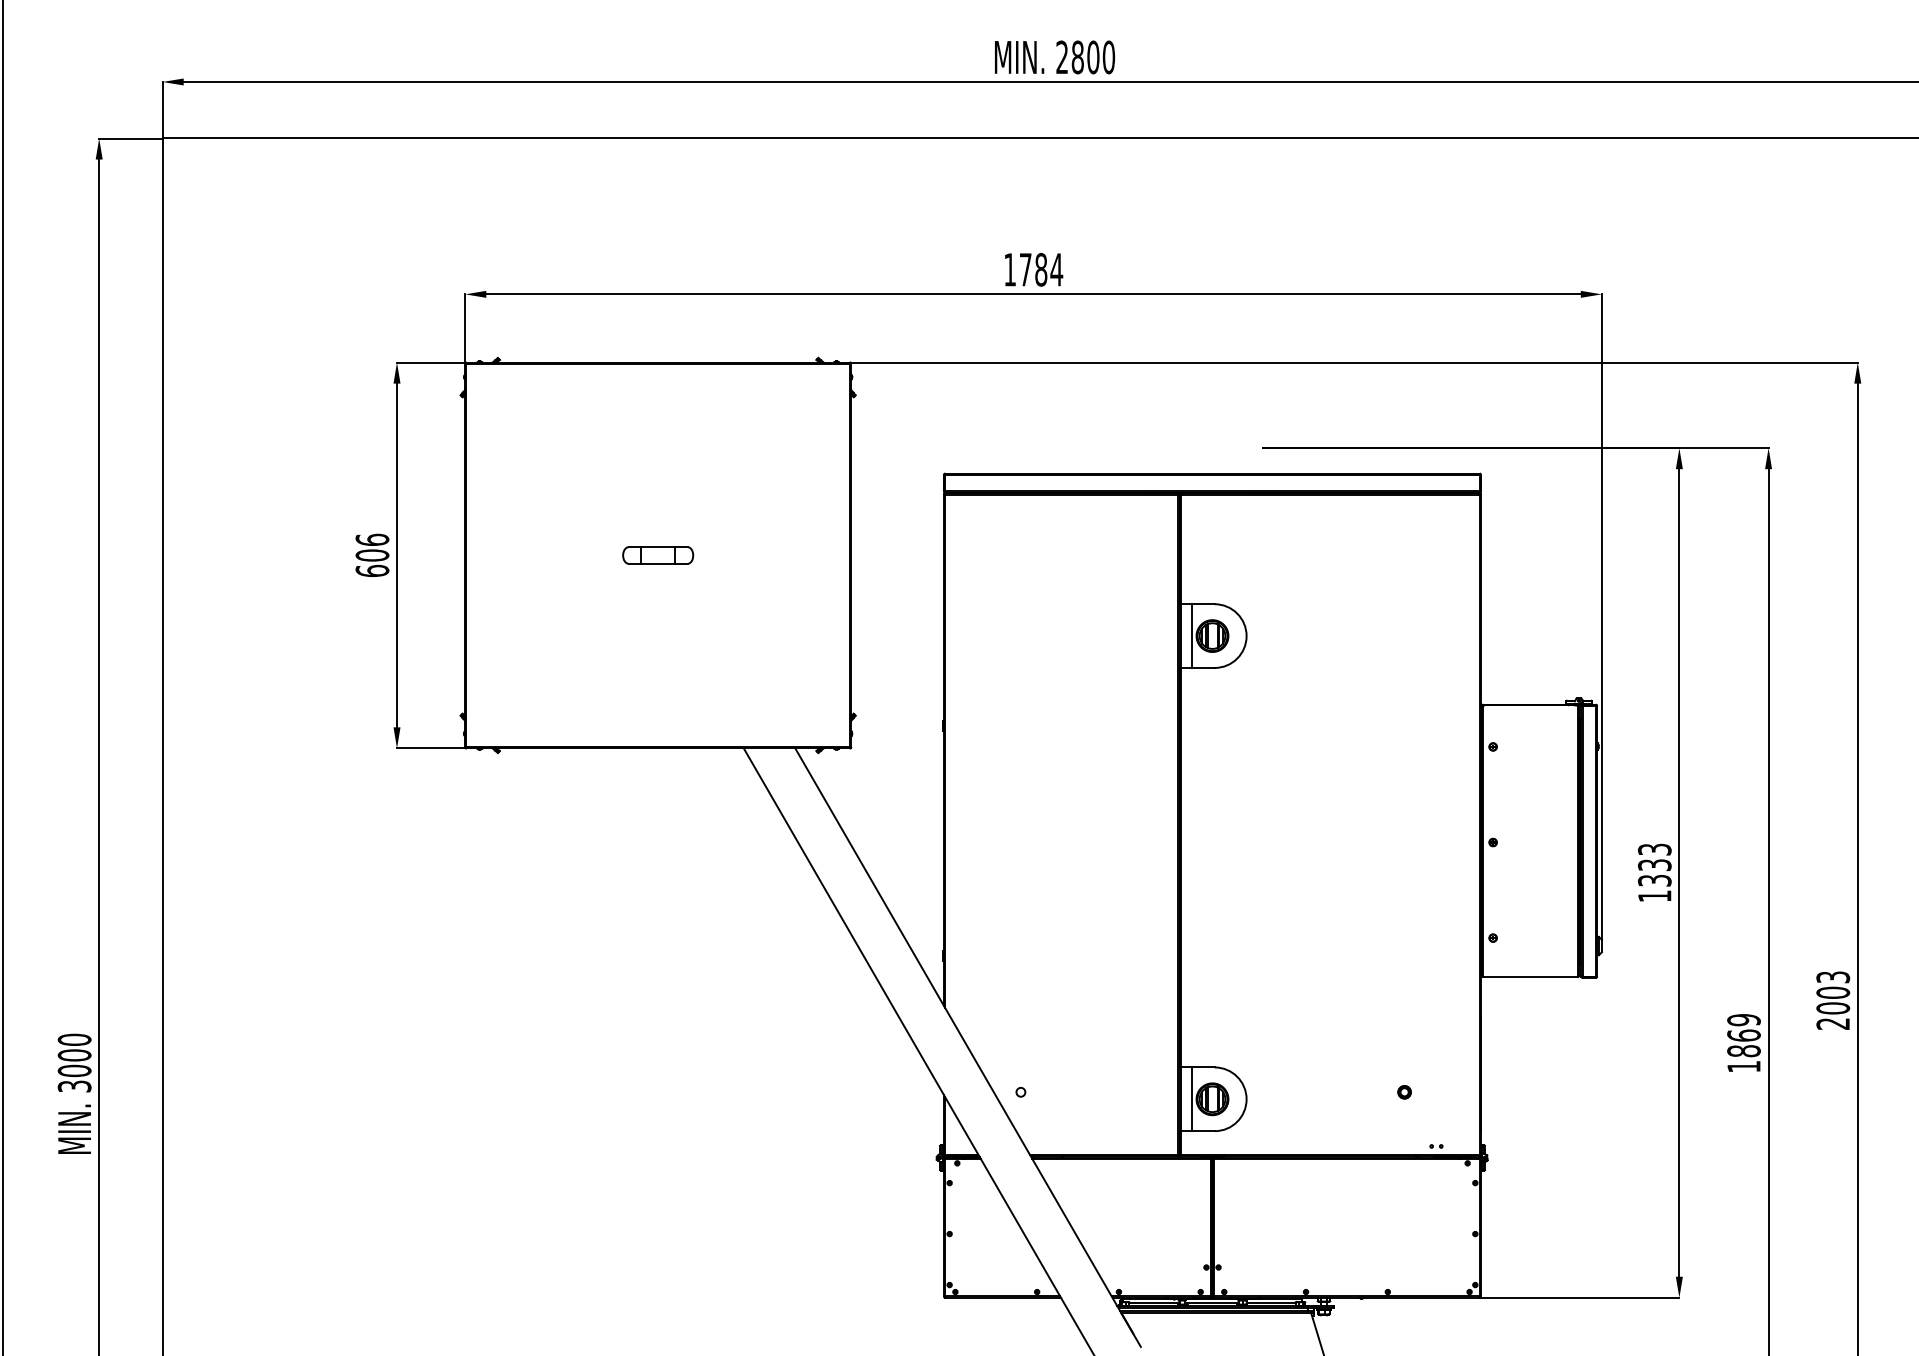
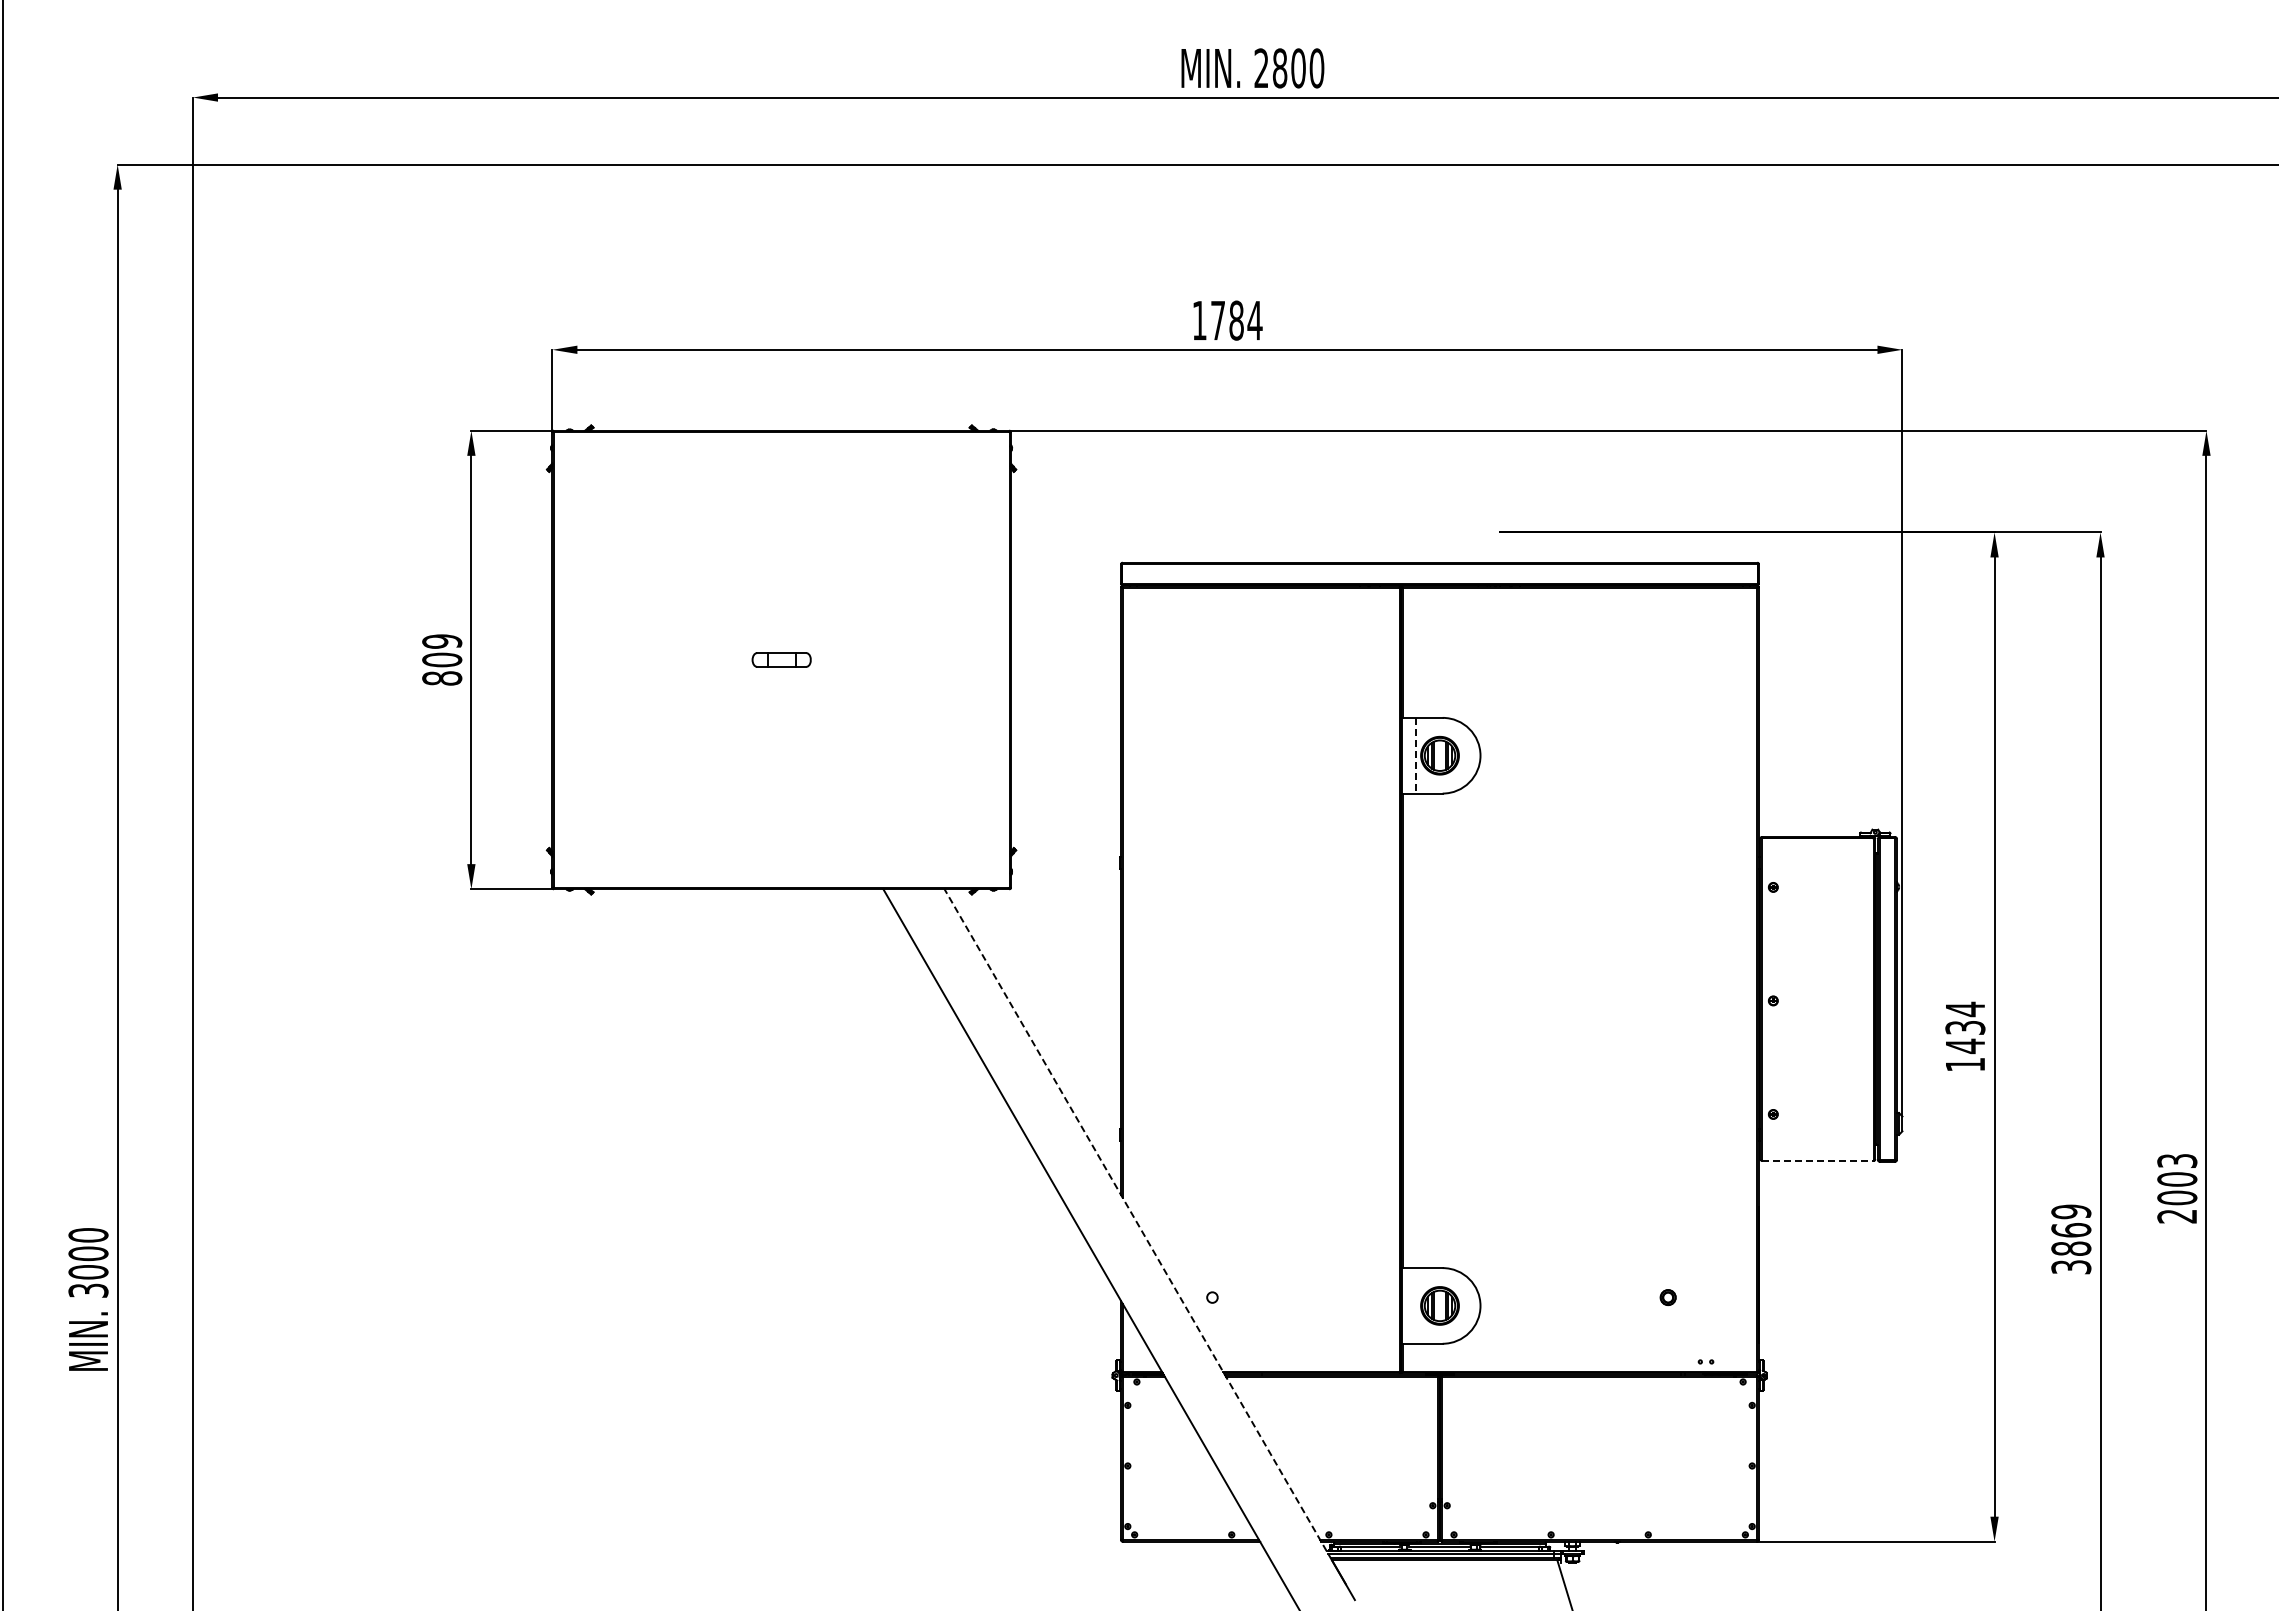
text: (372, 555) -> (442, 659), 606 -> 809
part: (658, 555) -> (781, 659), size x0.7
line: (1191, 635) -> (1415, 755), solid -> dashed
text: (1654, 864) -> (1965, 1027), 1333 -> 1434
line: (1530, 977) -> (1817, 1161), solid -> dashed
line: (958, 1030) -> (1138, 1224), solid -> dashed
text: (1744, 1066) -> (2071, 1267), 1869 -> 3869
line: (1191, 1098) -> (1415, 1305), removed

